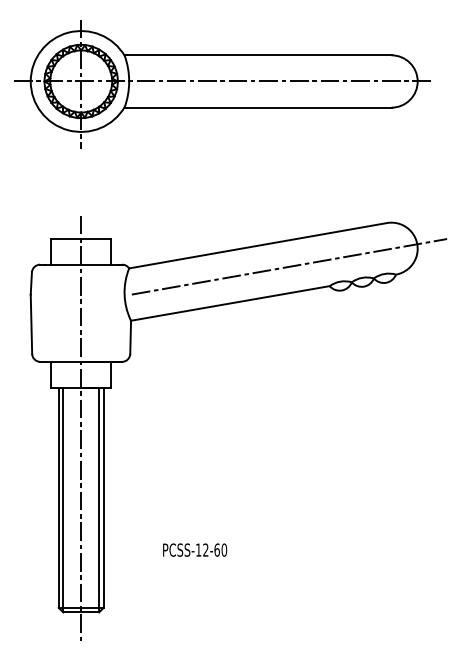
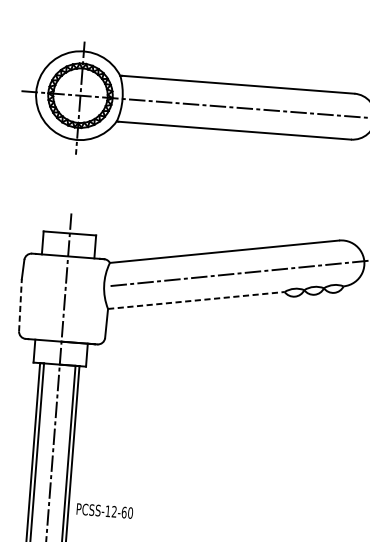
line: (230, 303) -> (196, 300), solid -> dashed
line: (31, 324) -> (20, 305), solid -> dashed
text: (195, 549) -> (105, 510), moved

